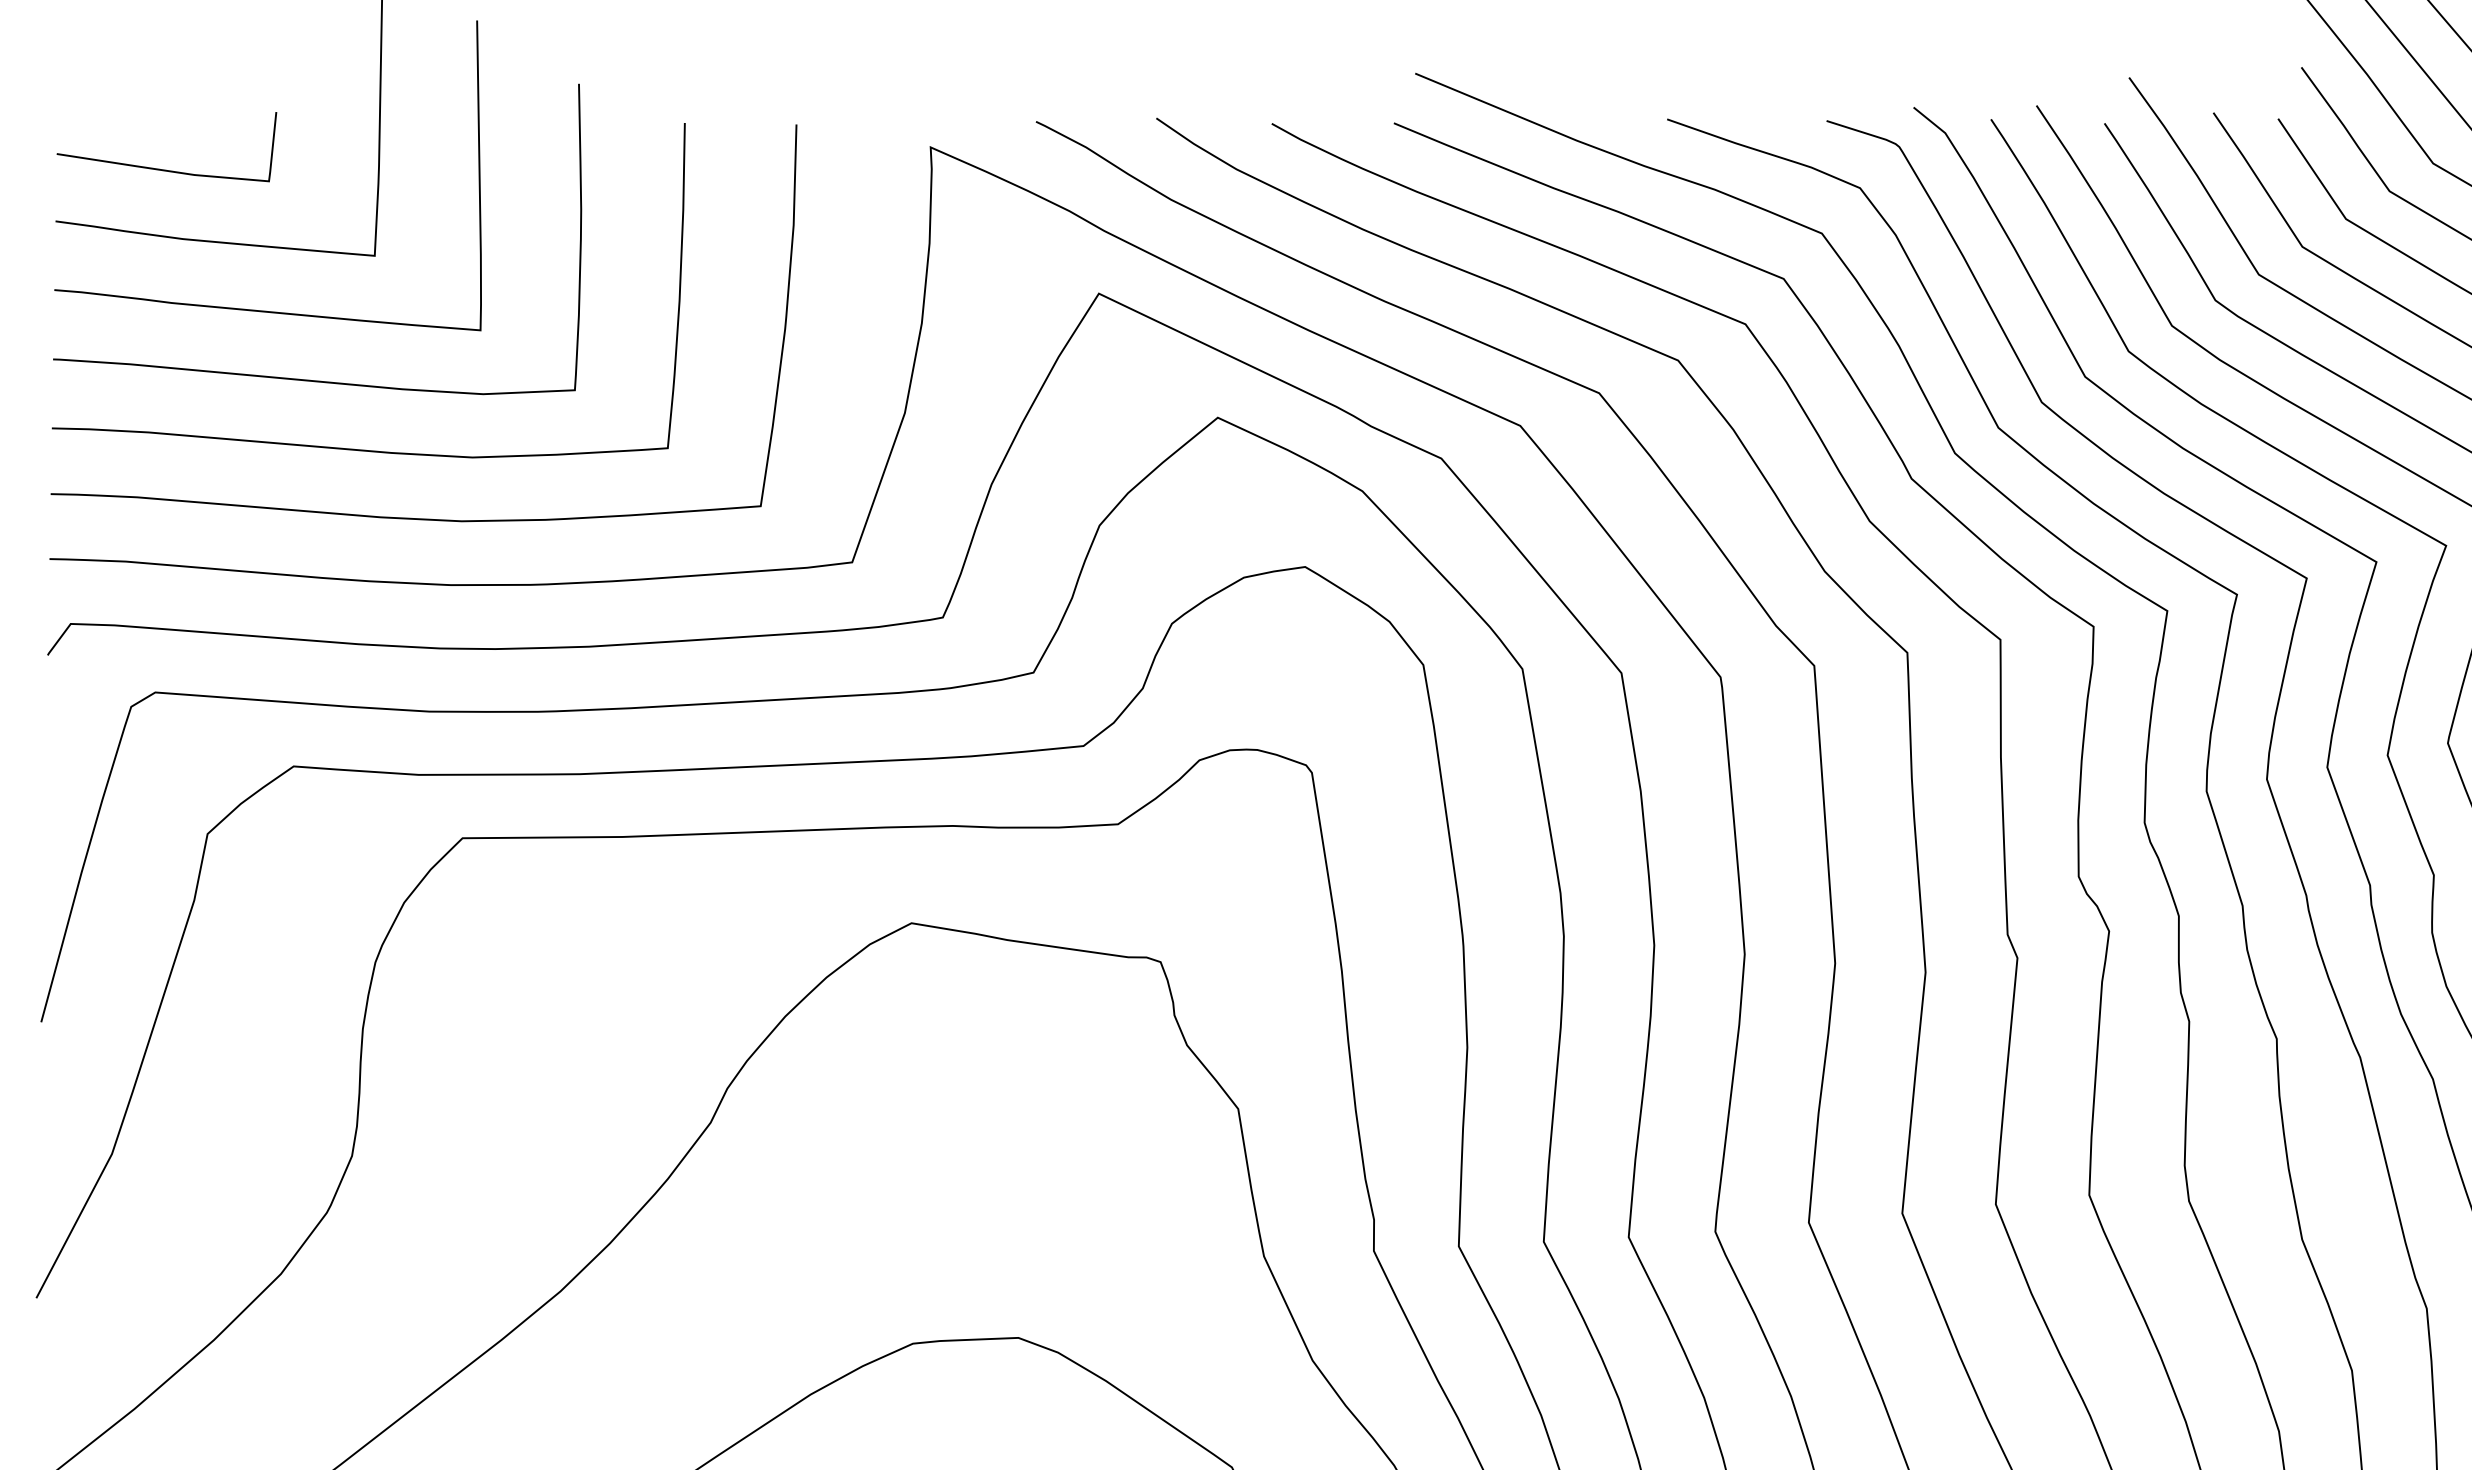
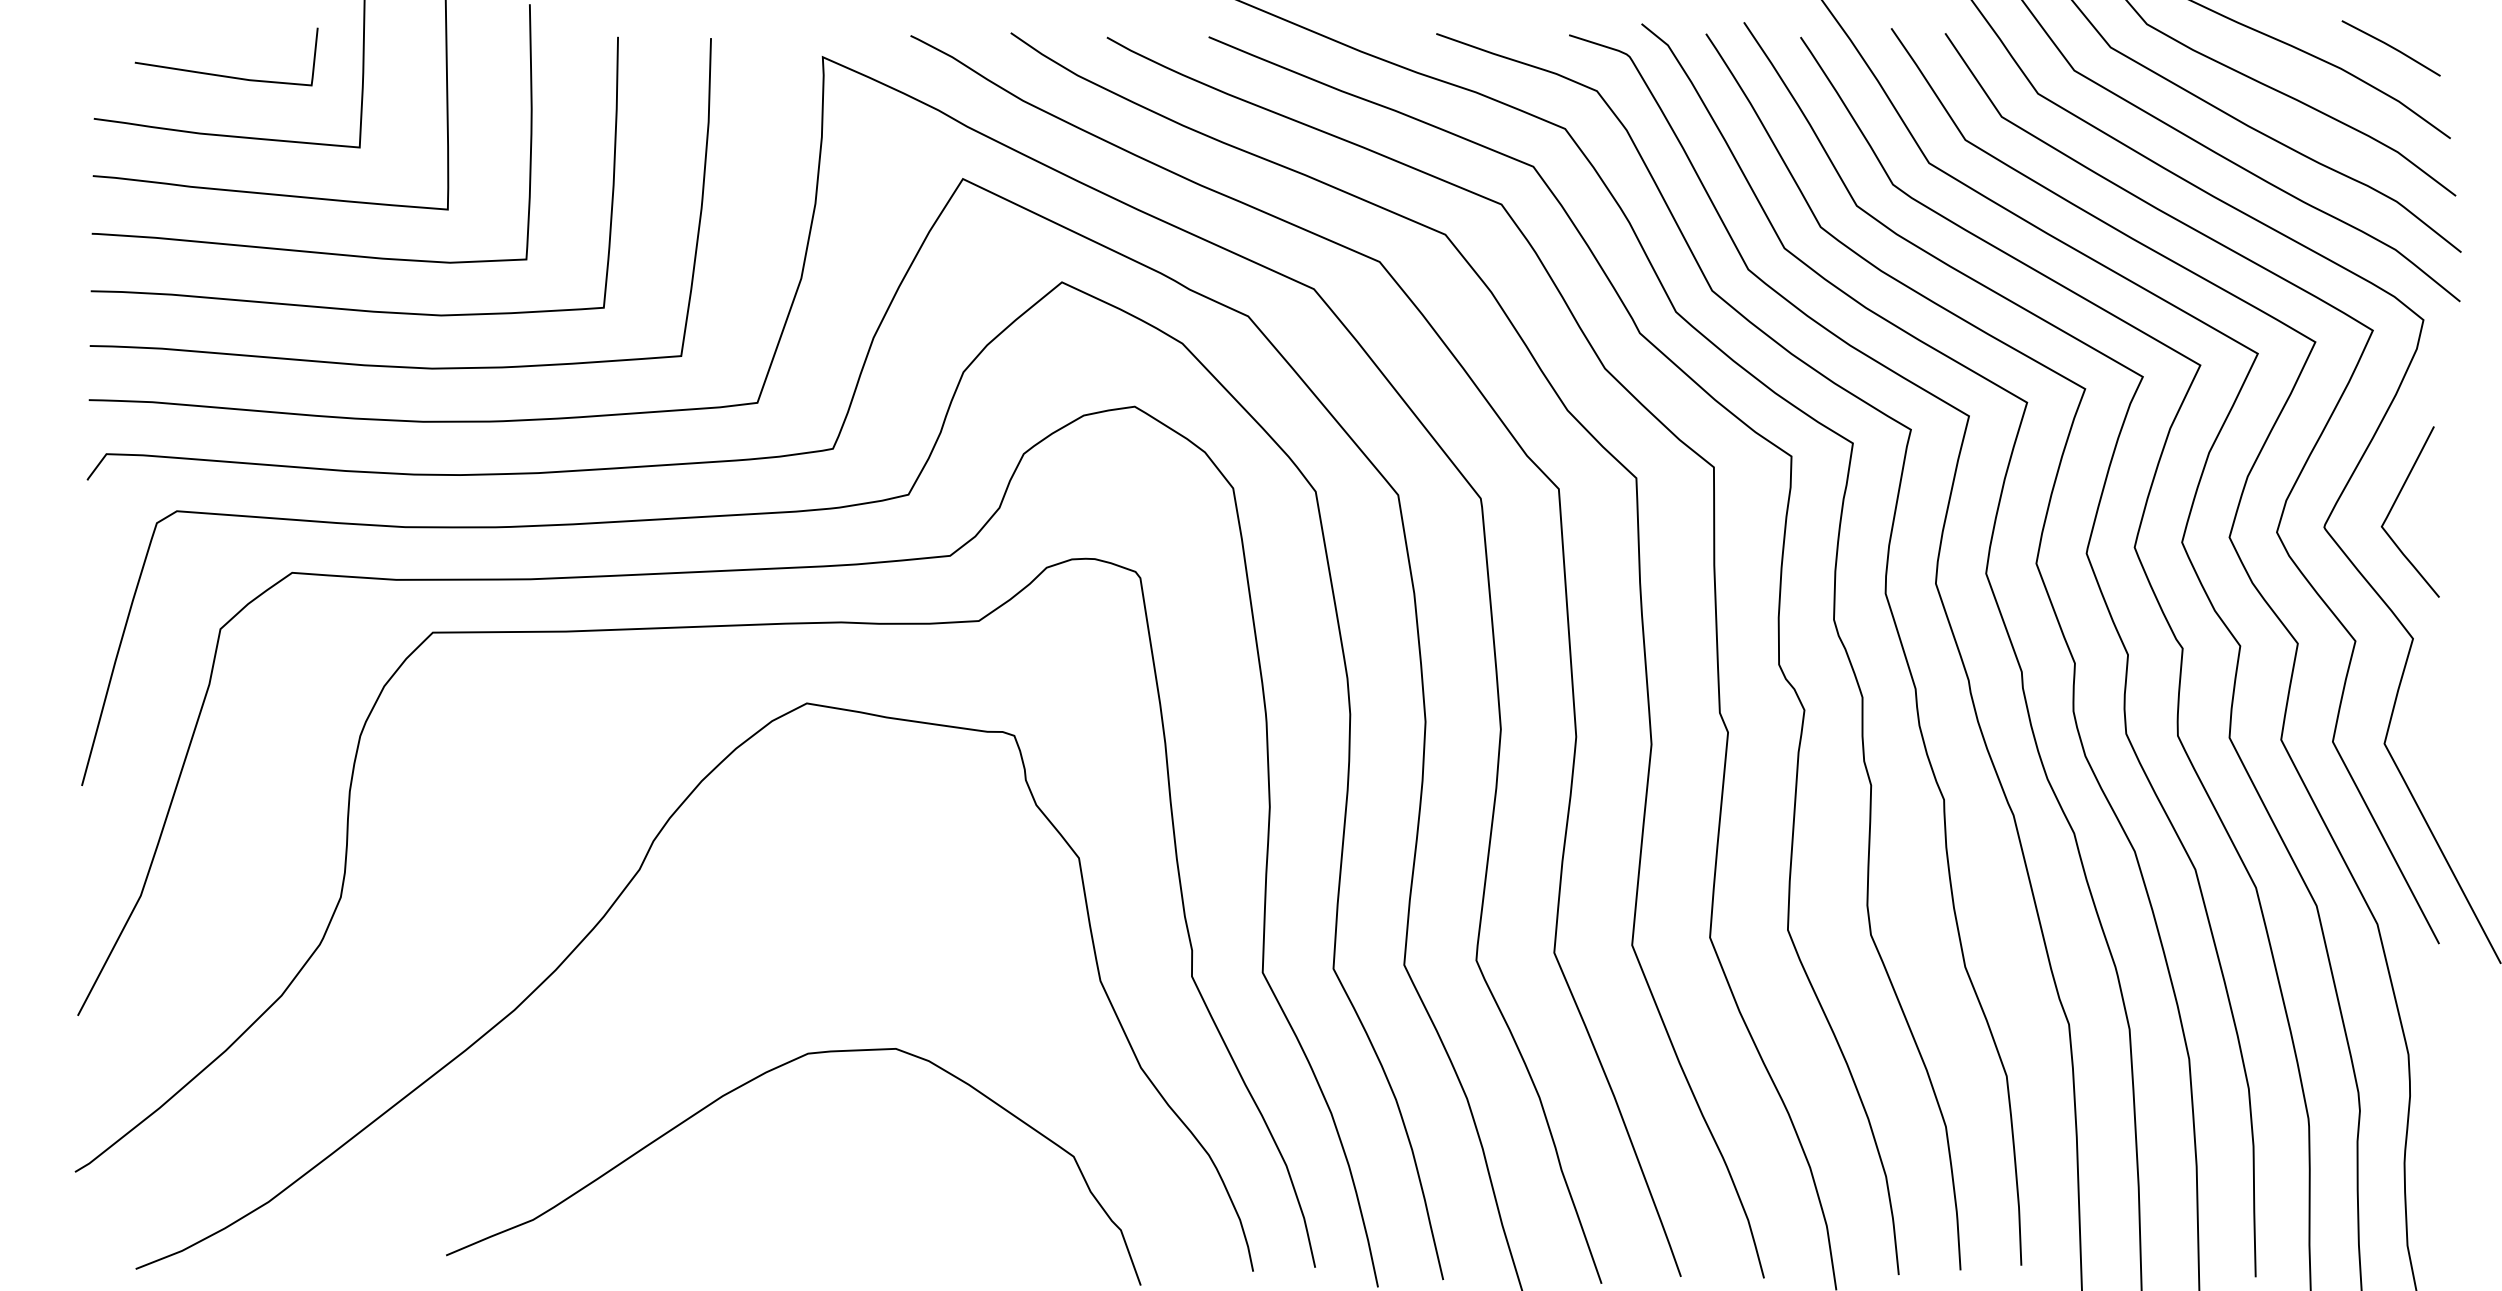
curve: (159, 168) -> (220, 74), moved

